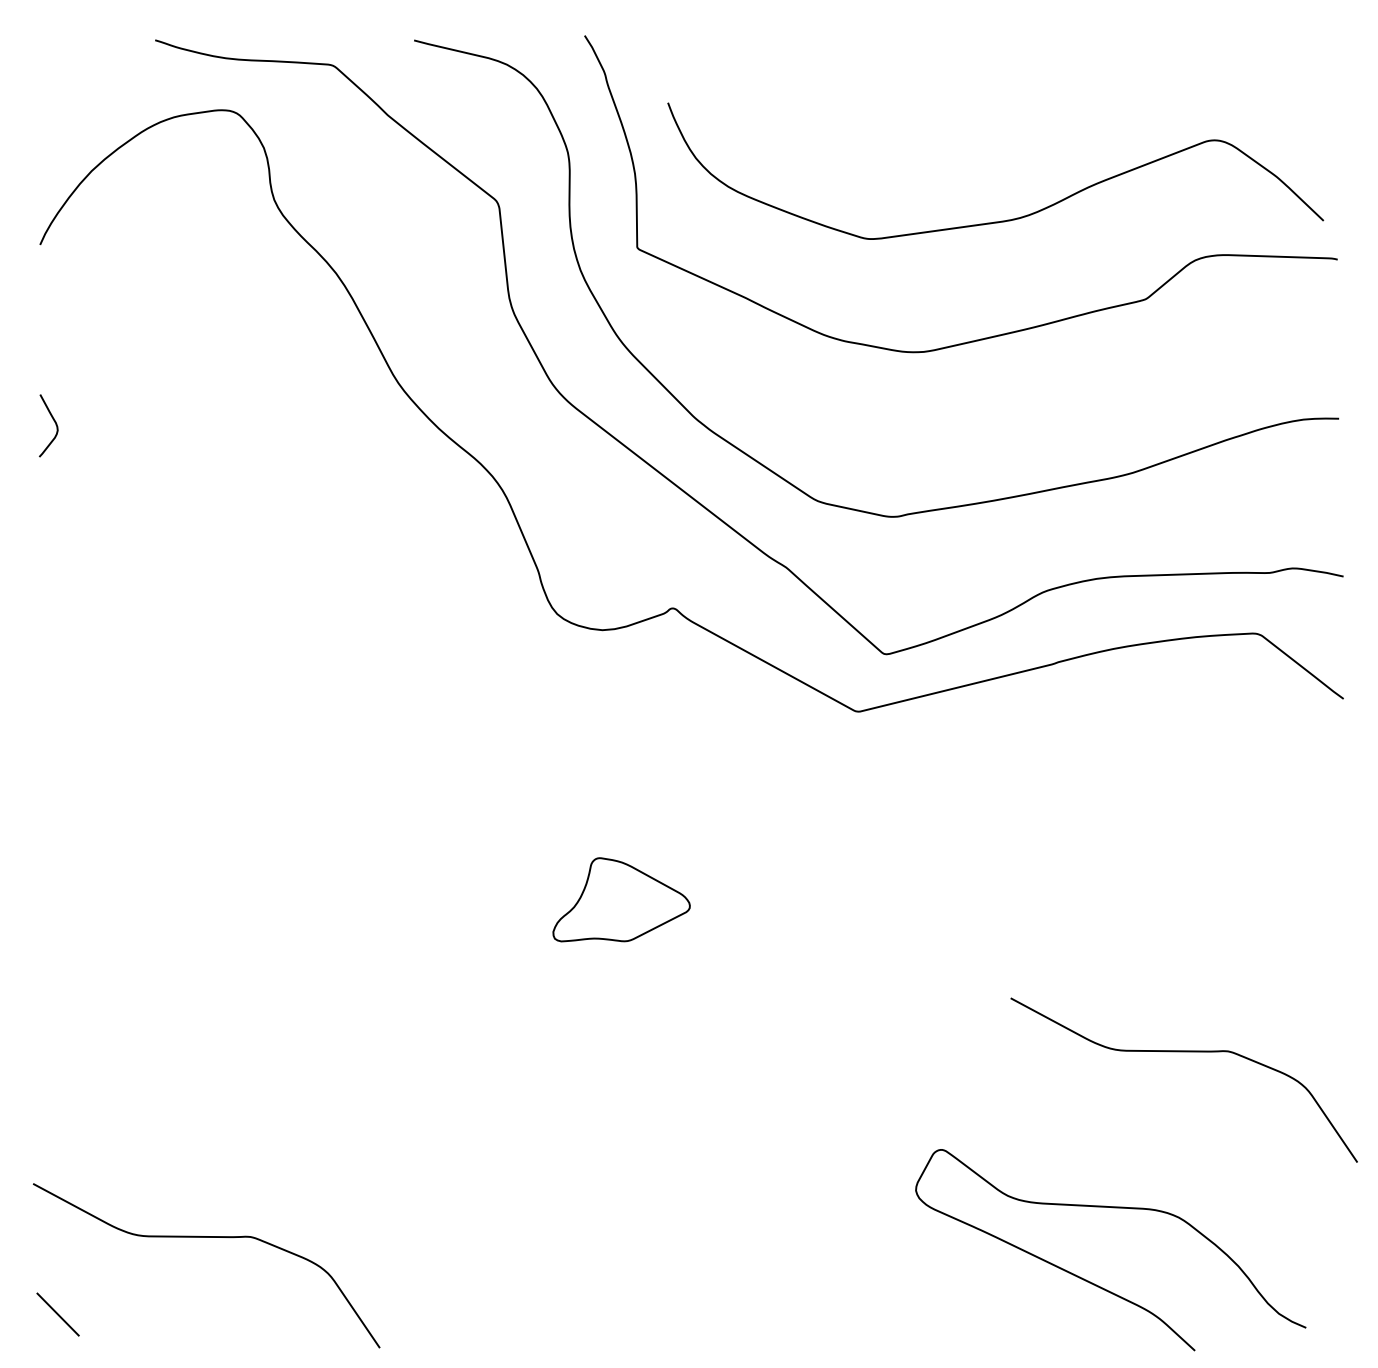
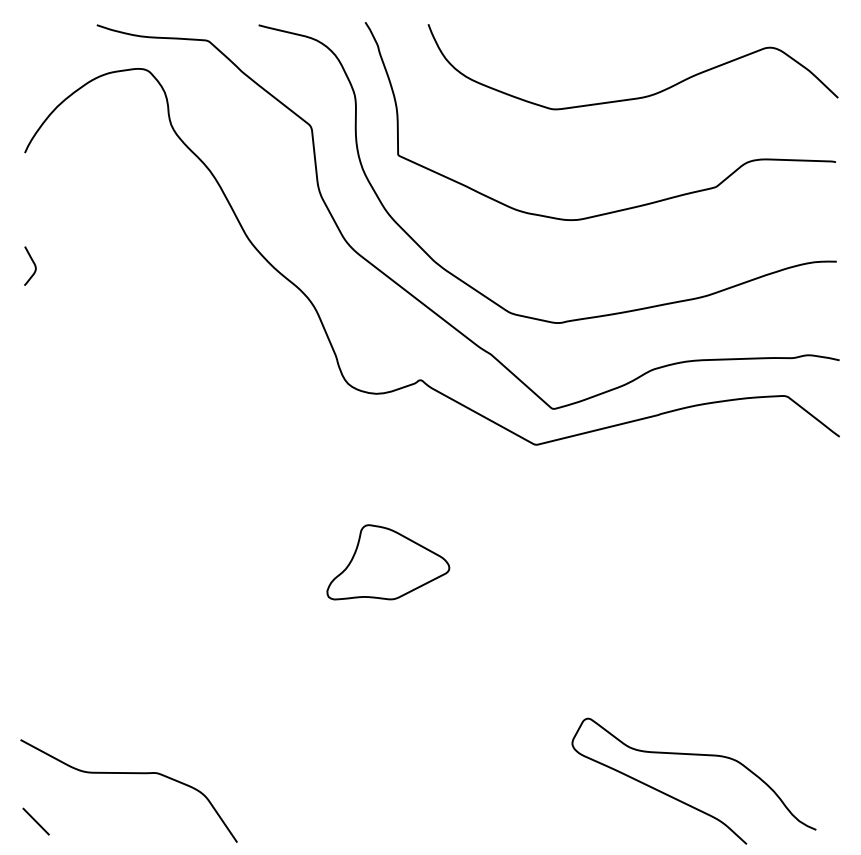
curve: (999, 220) -> (635, 97), moved
part: (621, 899) -> (388, 562), size x1.43
curve: (1183, 1051) -> (739, 657), removed

